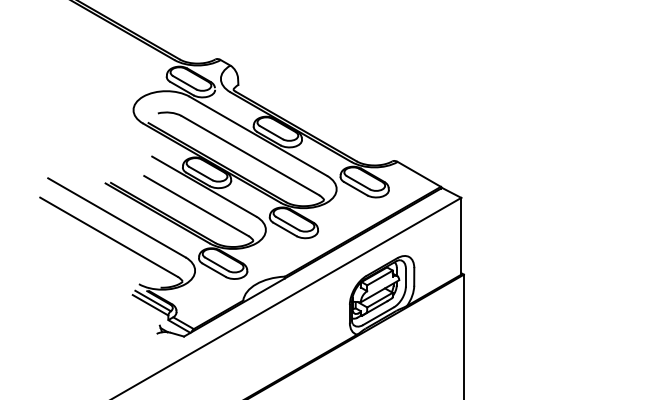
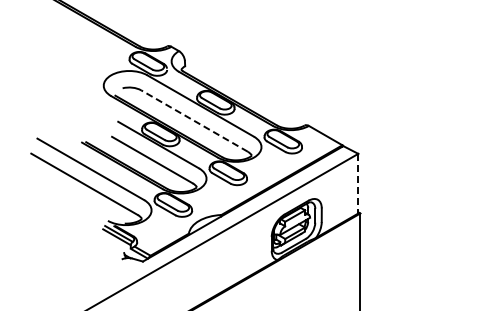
line: (250, 156) -> (194, 121), solid -> dashed
line: (461, 236) -> (358, 183), solid -> dashed

